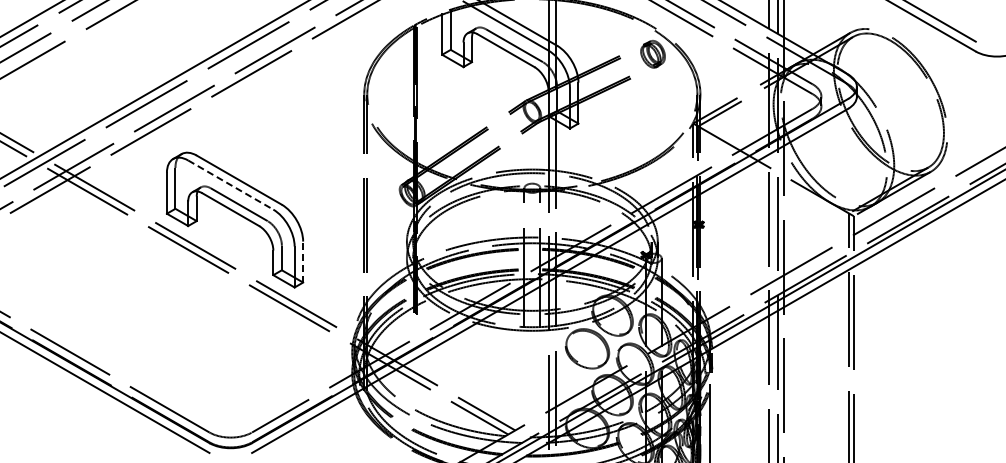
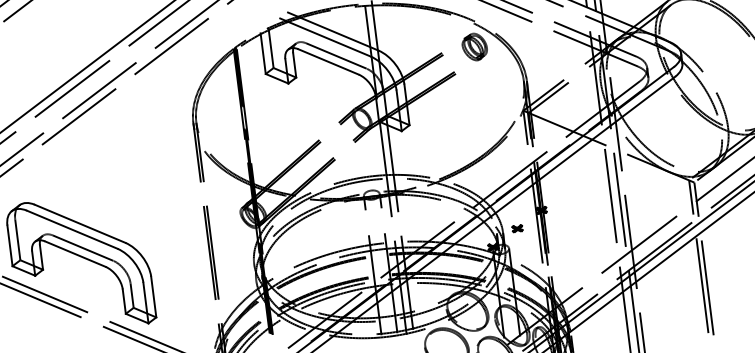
line: (231, 185) -> (73, 230), dashed -> solid
part: (672, 239) -> (517, 228), added
line: (303, 261) -> (154, 296), dashed -> solid

